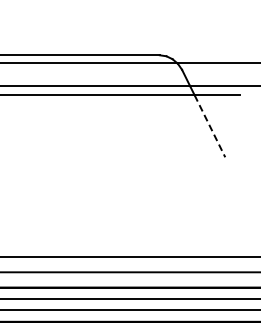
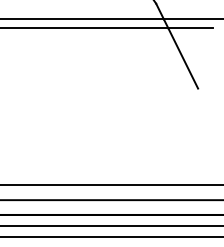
line: (209, 126) -> (182, 58), dashed -> solid

